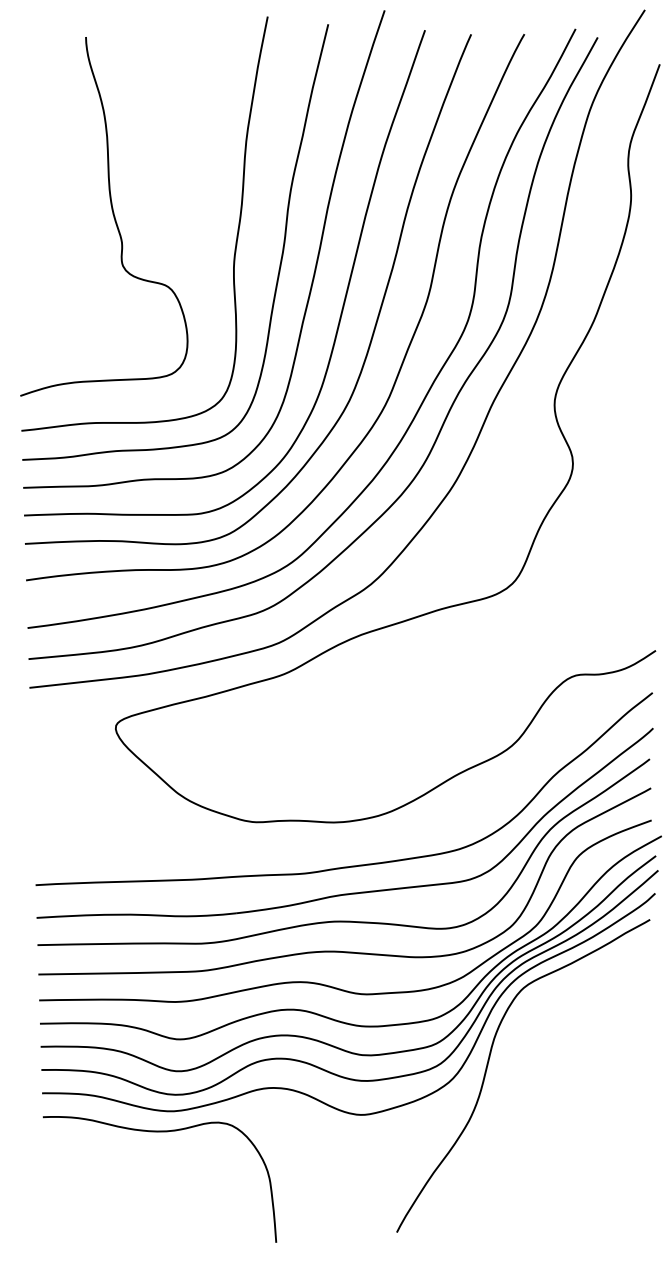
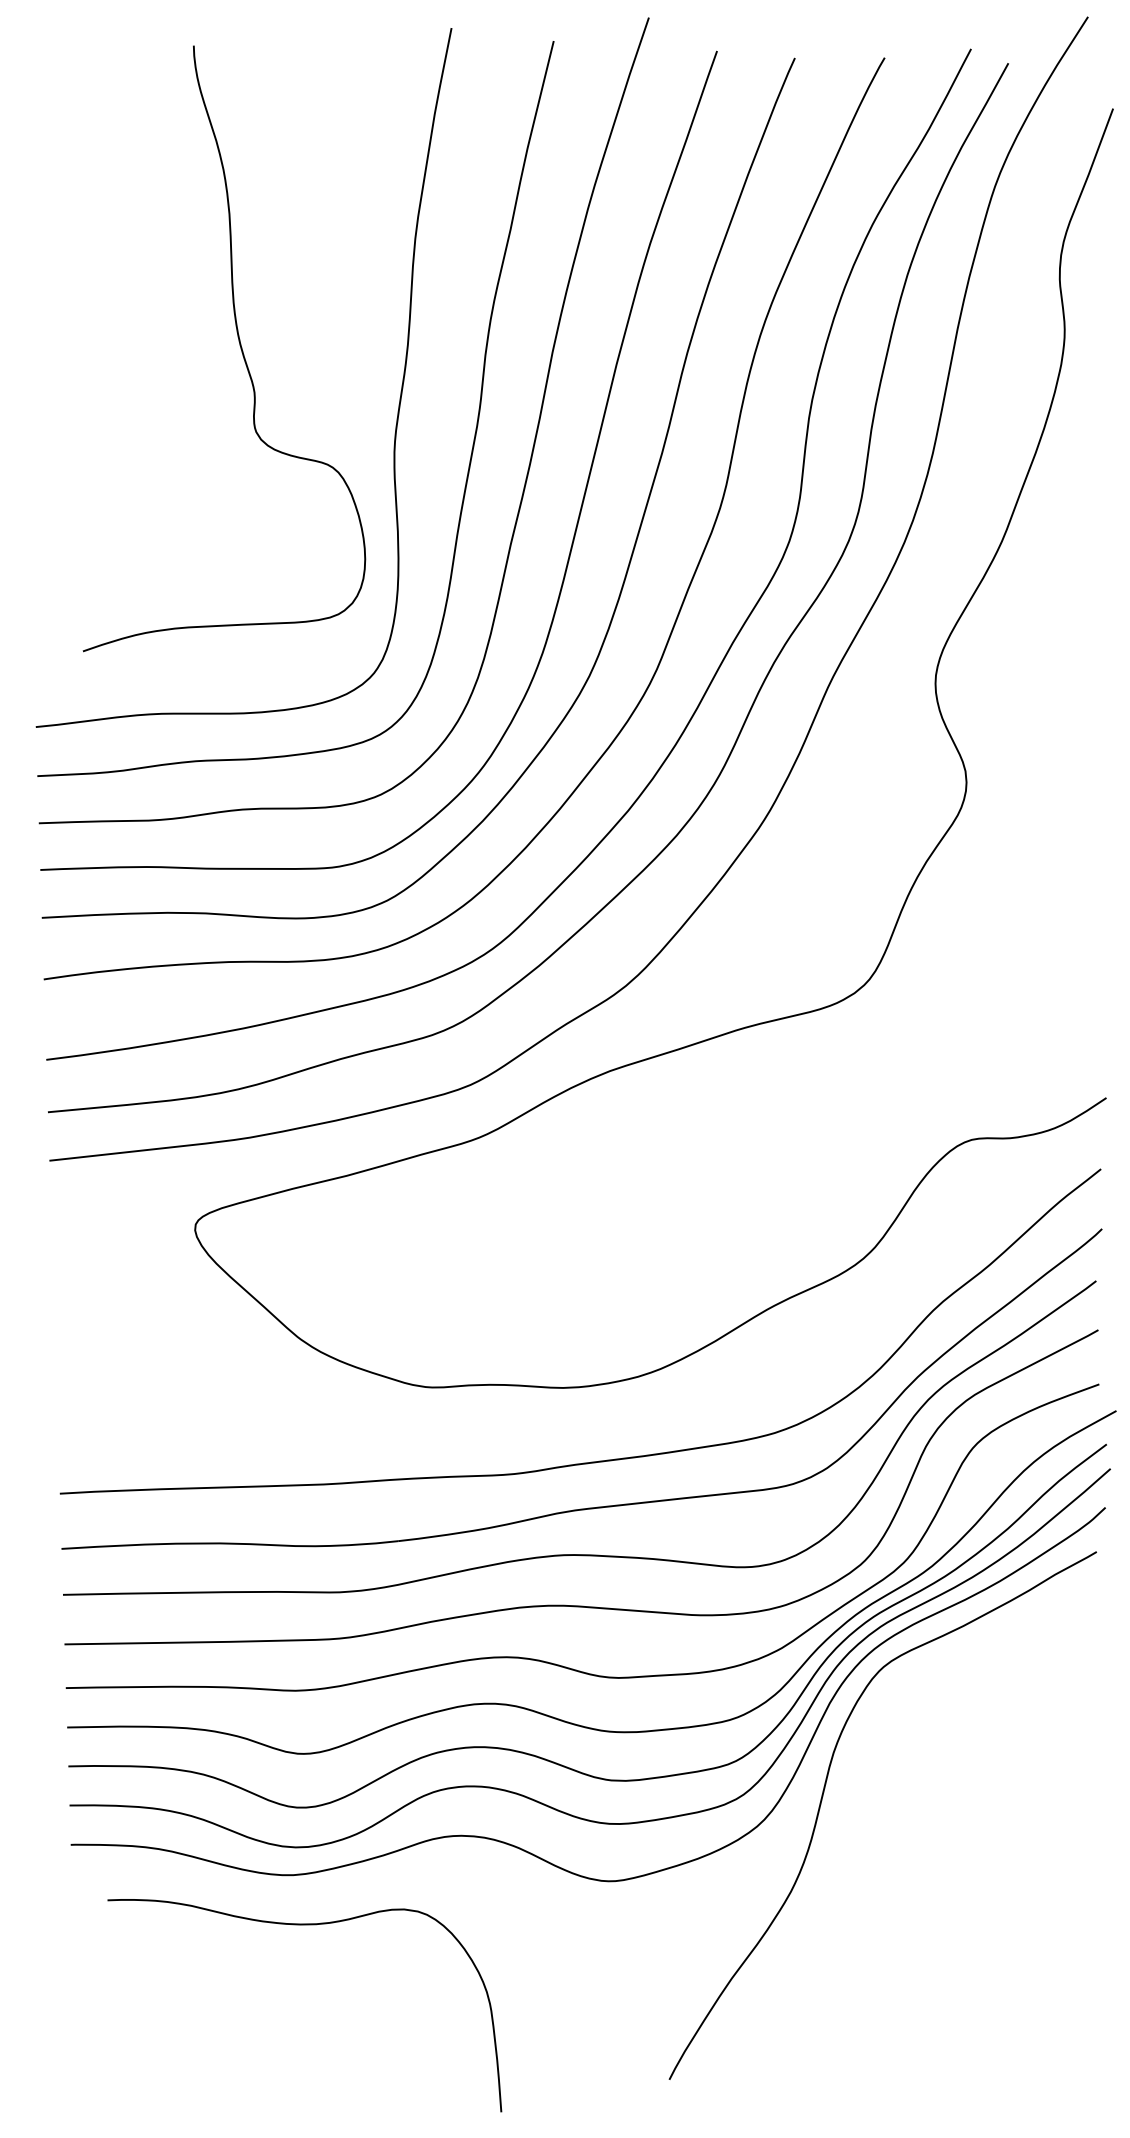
curve: (112, 214) -> (238, 345), moved
curve: (160, 1132) -> (305, 1926), moved

